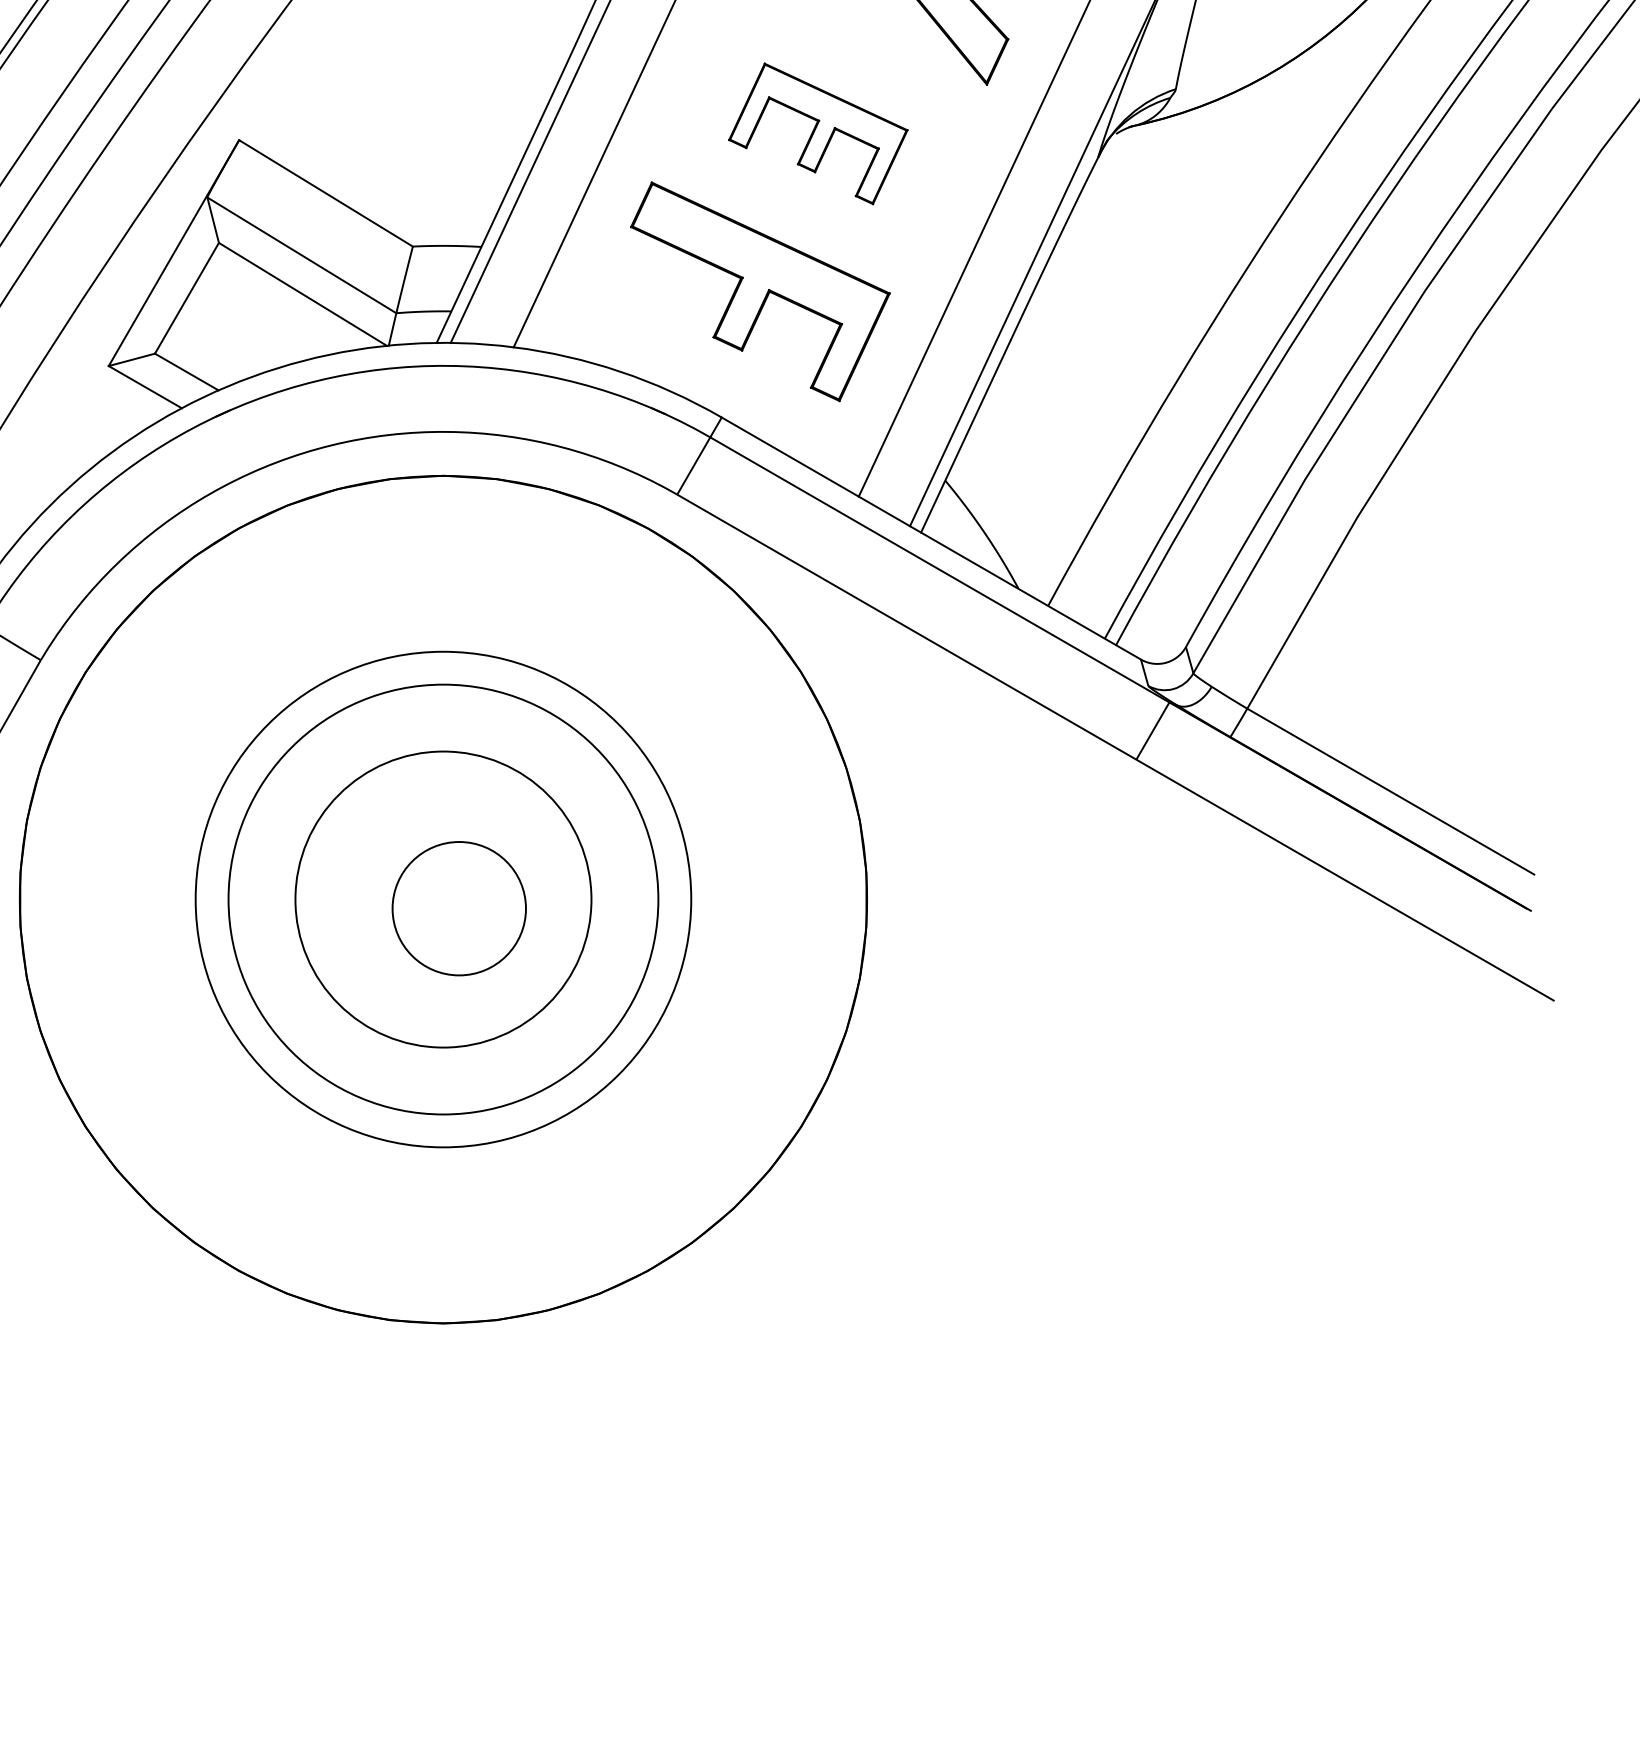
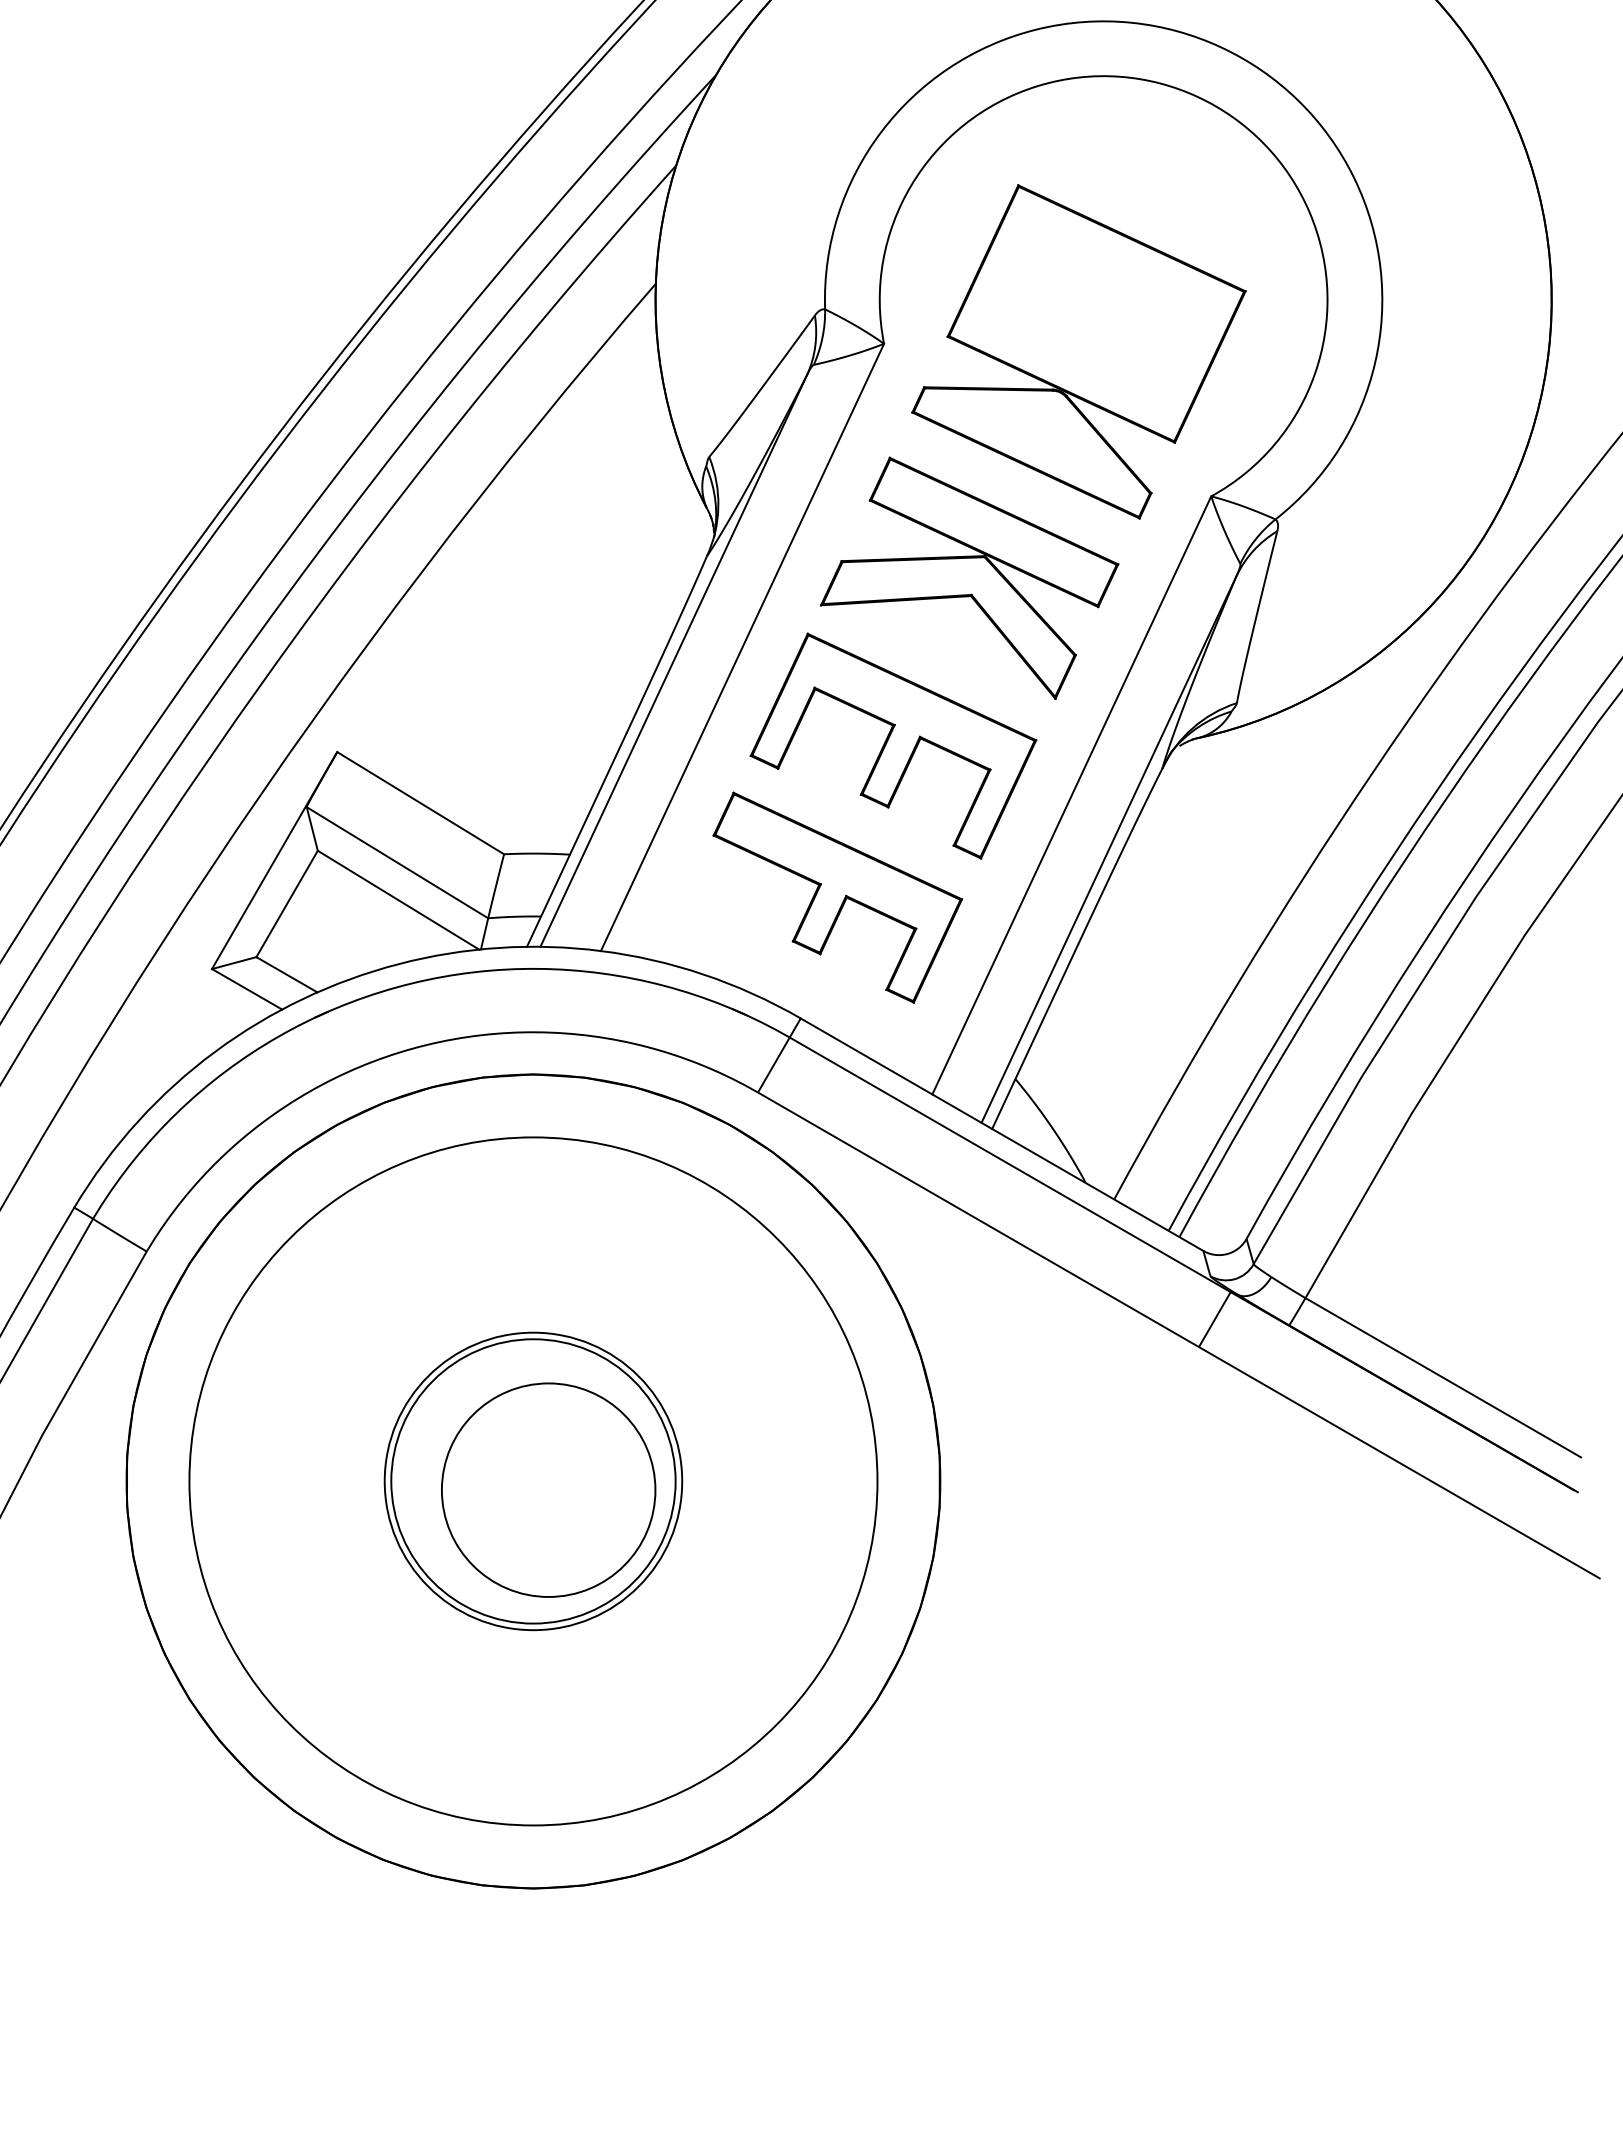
part: (818, 133) -> (893, 745), size x1.67
circle: (443, 899) -> (533, 1481), size x0.62
circle: (443, 899) -> (533, 1481), size x1.67
circle: (459, 907) -> (548, 1489), size x1.67

